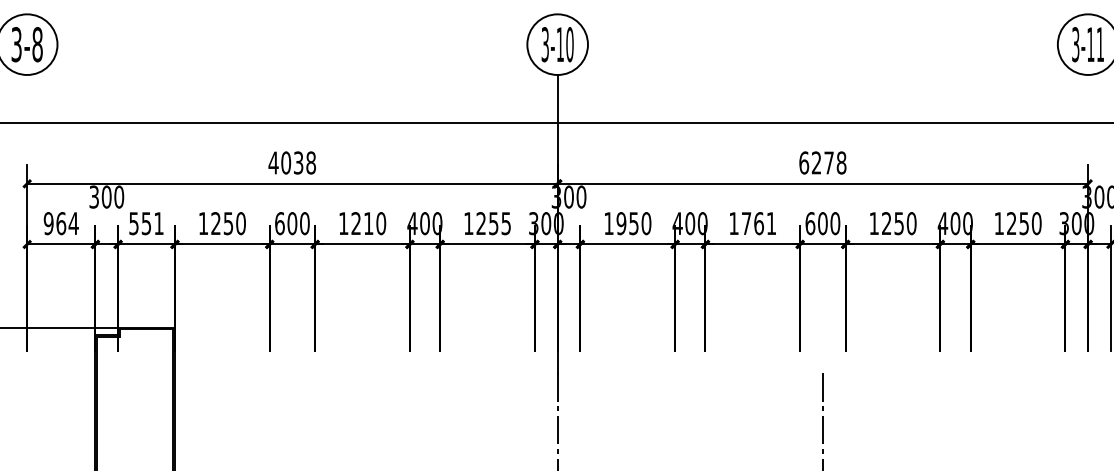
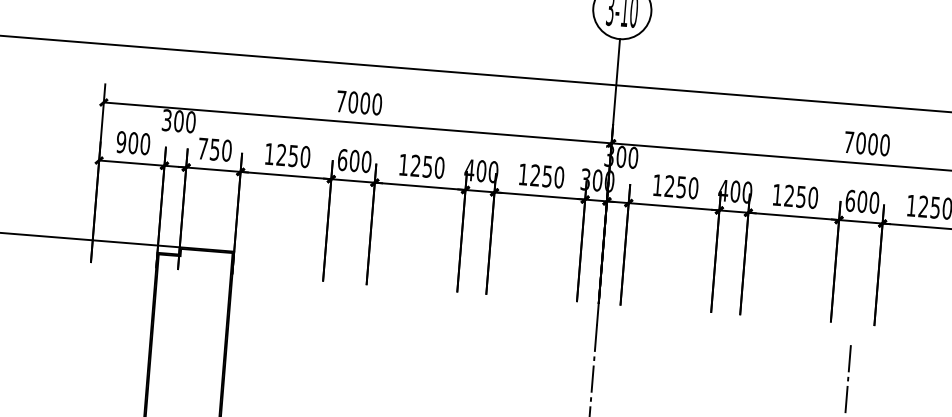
text: (292, 162) -> (359, 102), 4038 -> 7000
text: (822, 162) -> (866, 143), 6278 -> 7000
text: (67, 223) -> (139, 143), 964 -> 900
text: (146, 223) -> (214, 149), 551 -> 750
text: (368, 223) -> (427, 166), 1210 -> 1250
text: (506, 223) -> (559, 177), 1255 -> 1250
text: (621, 223) -> (669, 186), 1950 -> 1250
text: (758, 223) -> (800, 196), 1761 -> 1250

